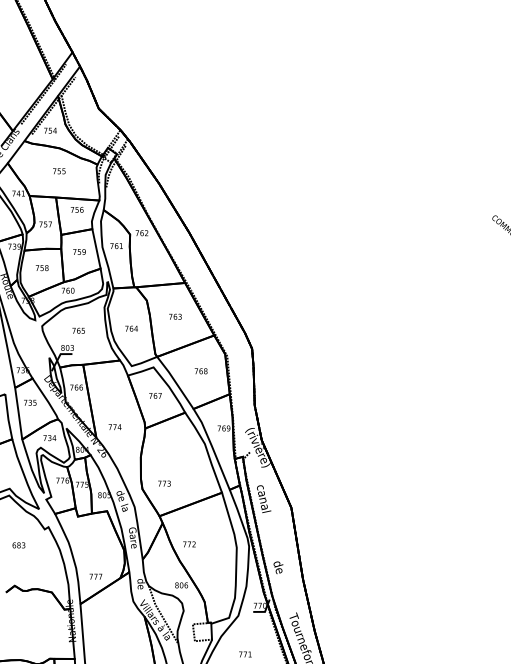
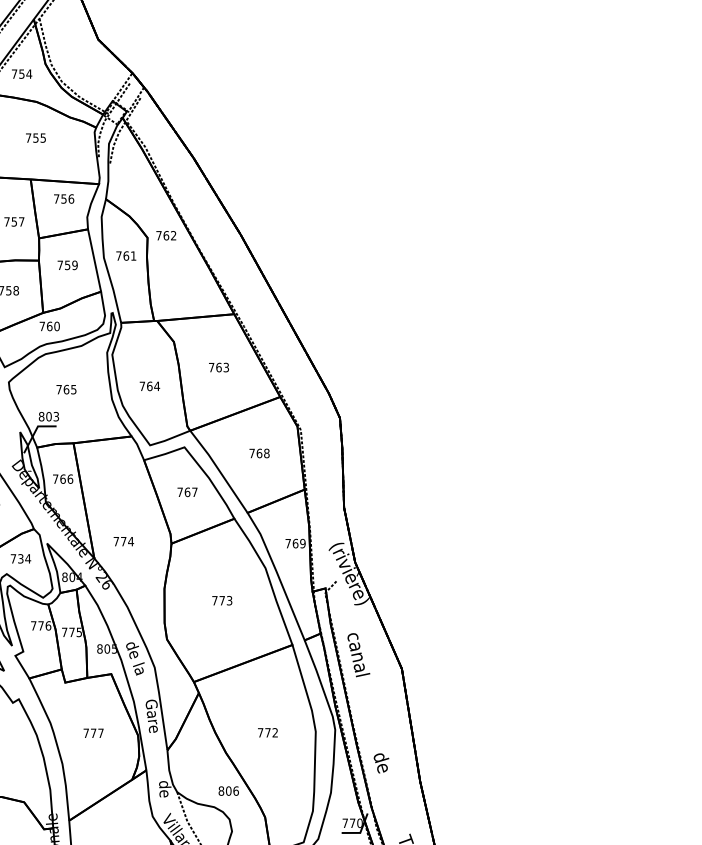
text: (164, 483) -> (222, 600), moved
text: (189, 544) -> (268, 732), moved
text: (95, 576) -> (92, 732), moved

